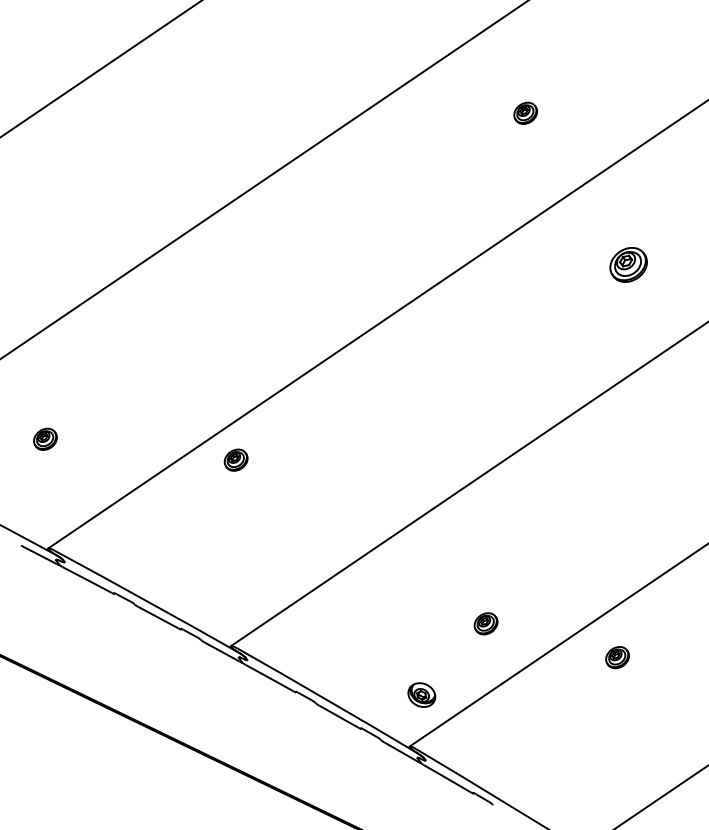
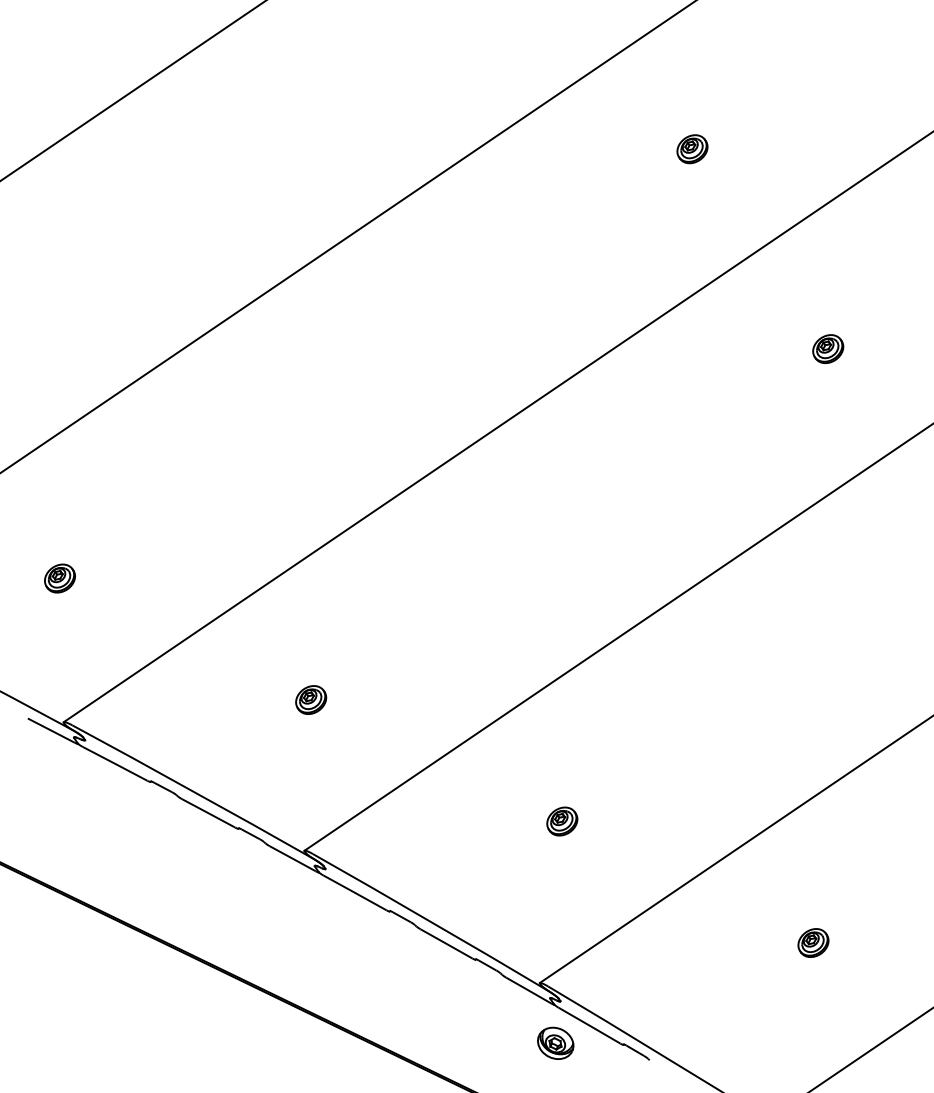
part: (628, 265) -> (828, 349), size x0.62
part: (236, 459) -> (311, 699), moved
part: (486, 623) -> (562, 821), moved
part: (617, 657) -> (813, 942), moved
part: (421, 694) -> (555, 1042), moved

